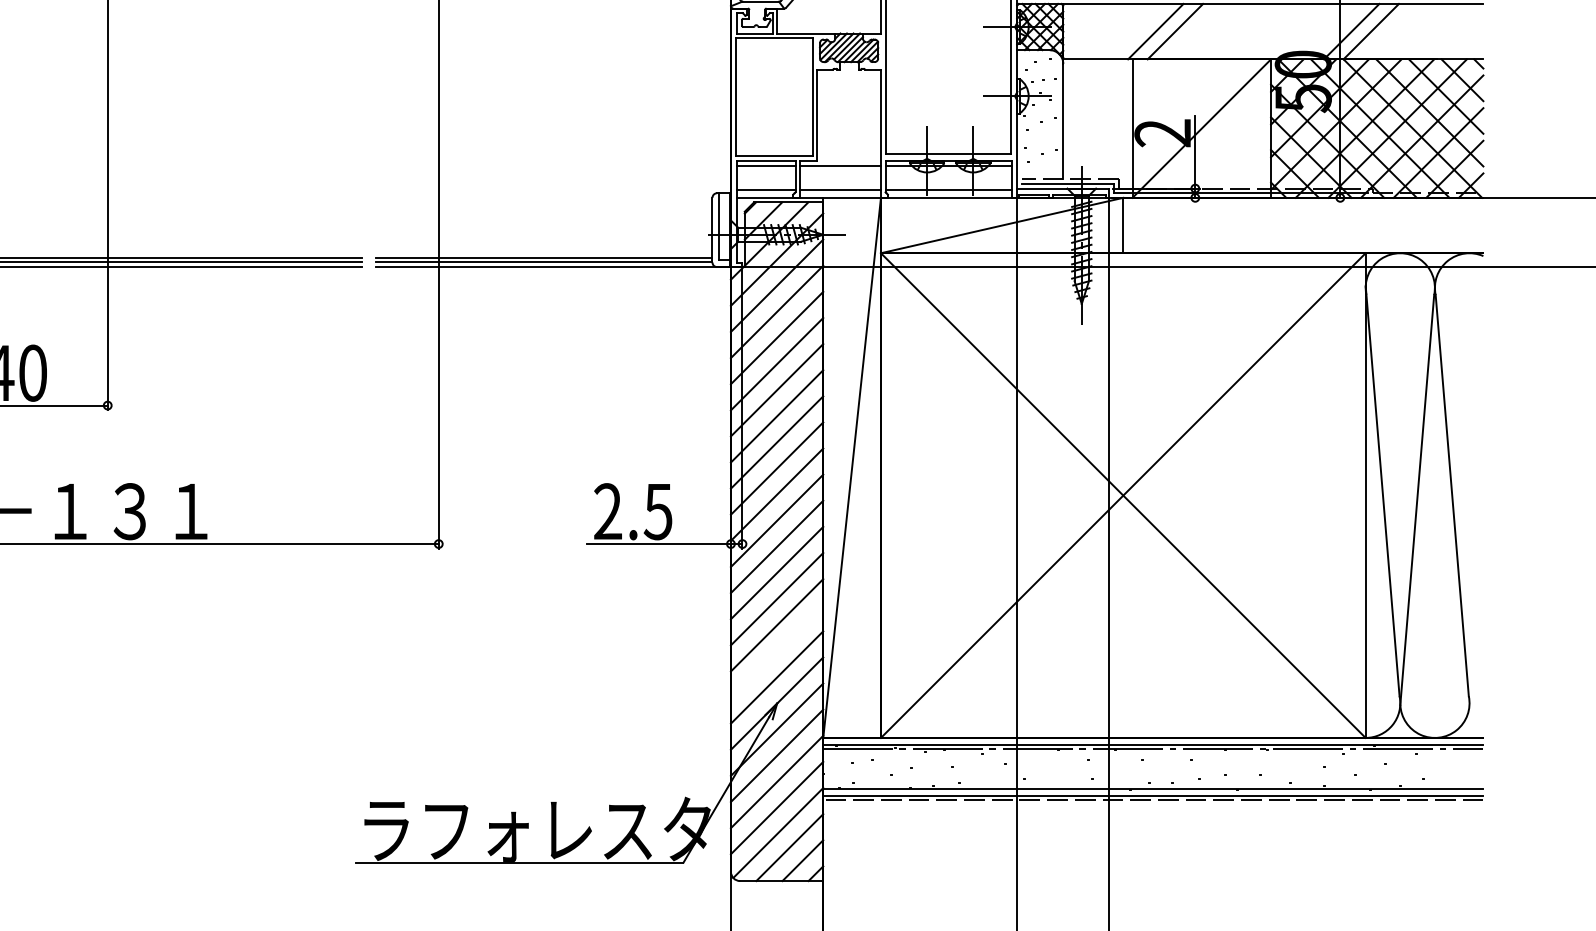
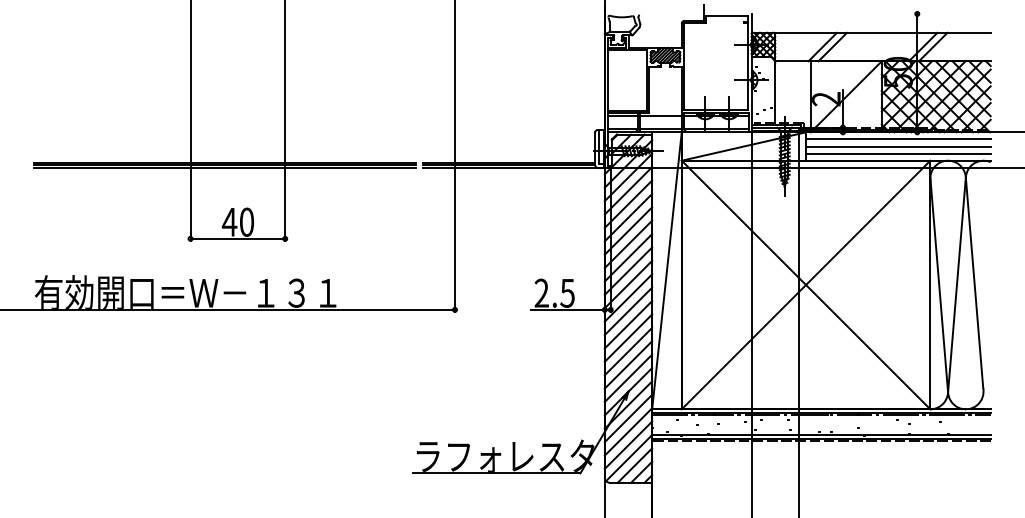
line: (1303, 211) -> (898, 139), added
line: (1303, 225) -> (898, 146), added
line: (1303, 239) -> (898, 153), added
line: (777, 650) -> (628, 364), added

